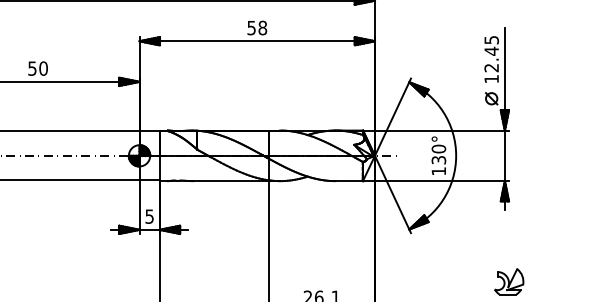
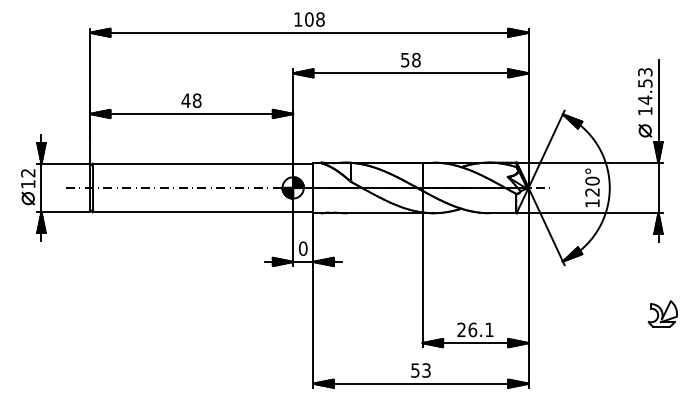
text: (491, 54) -> (645, 86), 12.45 -> 14.53
text: (37, 68) -> (191, 100), 50 -> 48
text: (438, 160) -> (592, 192), 130° -> 120°
text: (149, 216) -> (303, 248), 5 -> 0

